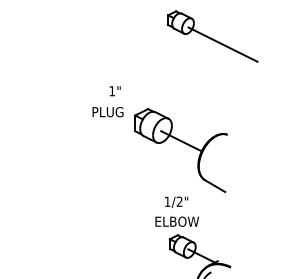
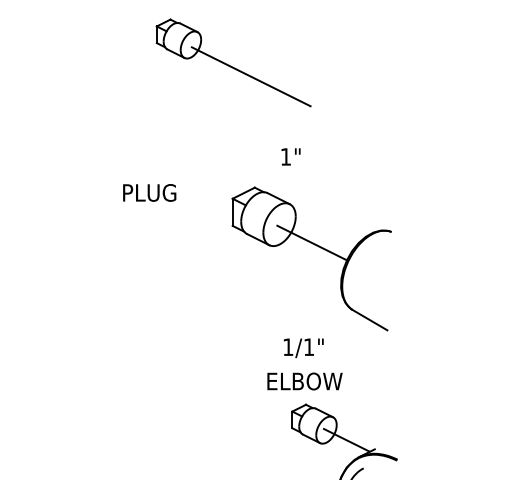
part: (212, 36) -> (233, 62), moved
text: (114, 91) -> (289, 157), moved
text: (107, 112) -> (148, 193), moved
text: (179, 201) -> (308, 346), 1/2" -> 1/1"

